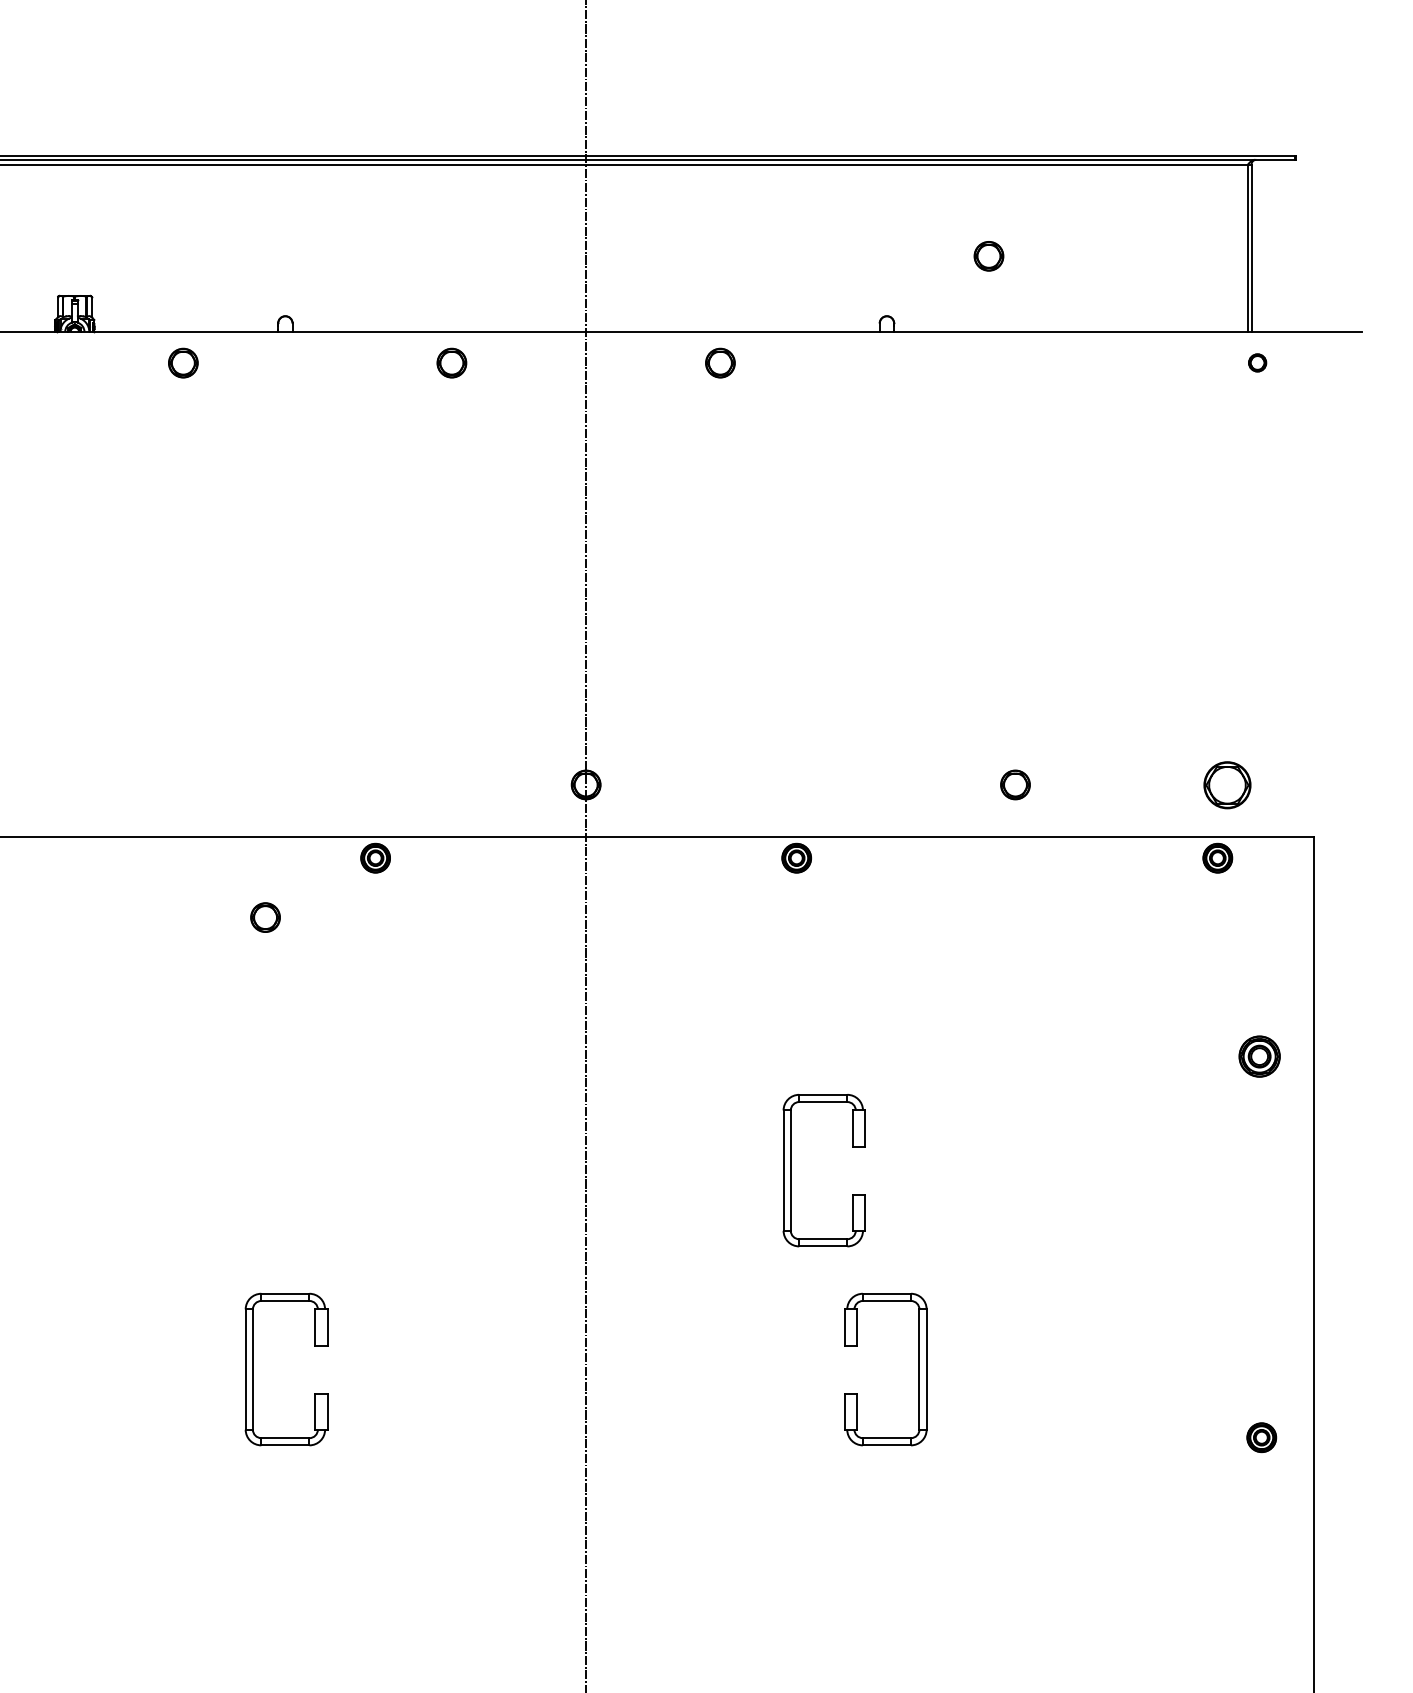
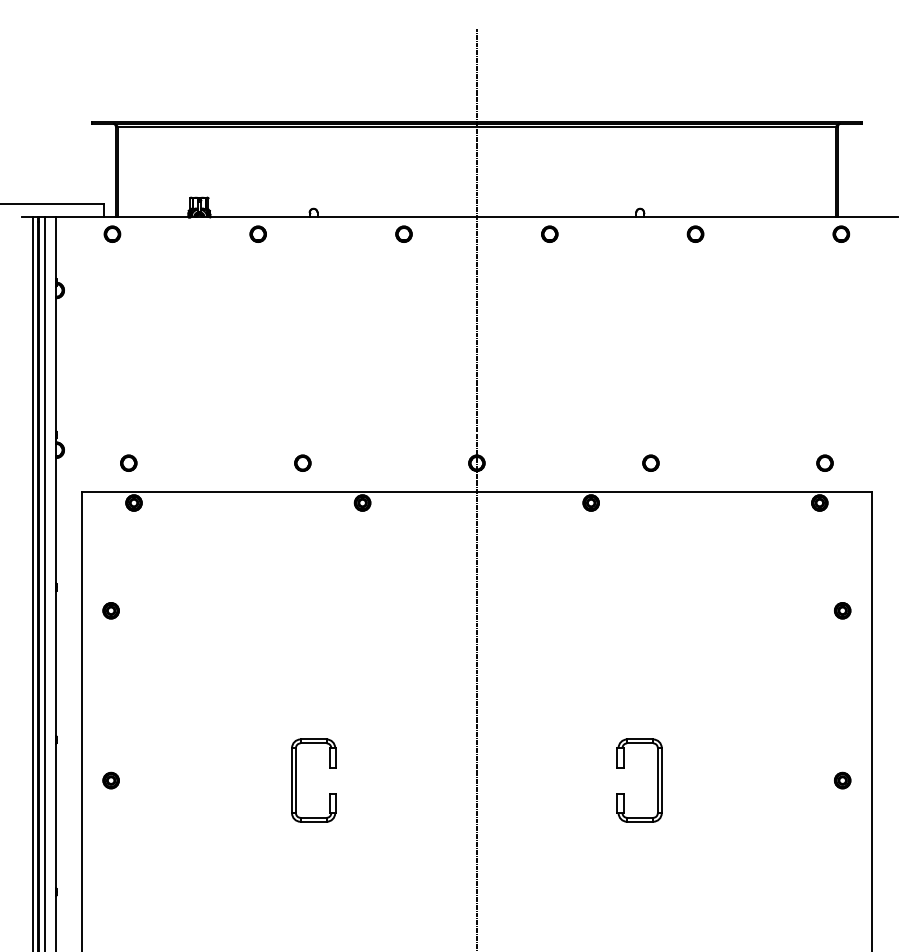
part: (988, 254) -> (695, 233), moved
part: (1257, 361) -> (841, 233), size x1.67
part: (1014, 783) -> (650, 462), moved
part: (1226, 783) -> (824, 462), size x0.62
part: (264, 916) -> (302, 462), moved
part: (1259, 1056) -> (842, 610), size x0.71
part: (791, 1170) -> (588, 672), removed
part: (1261, 1437) -> (842, 780), moved

